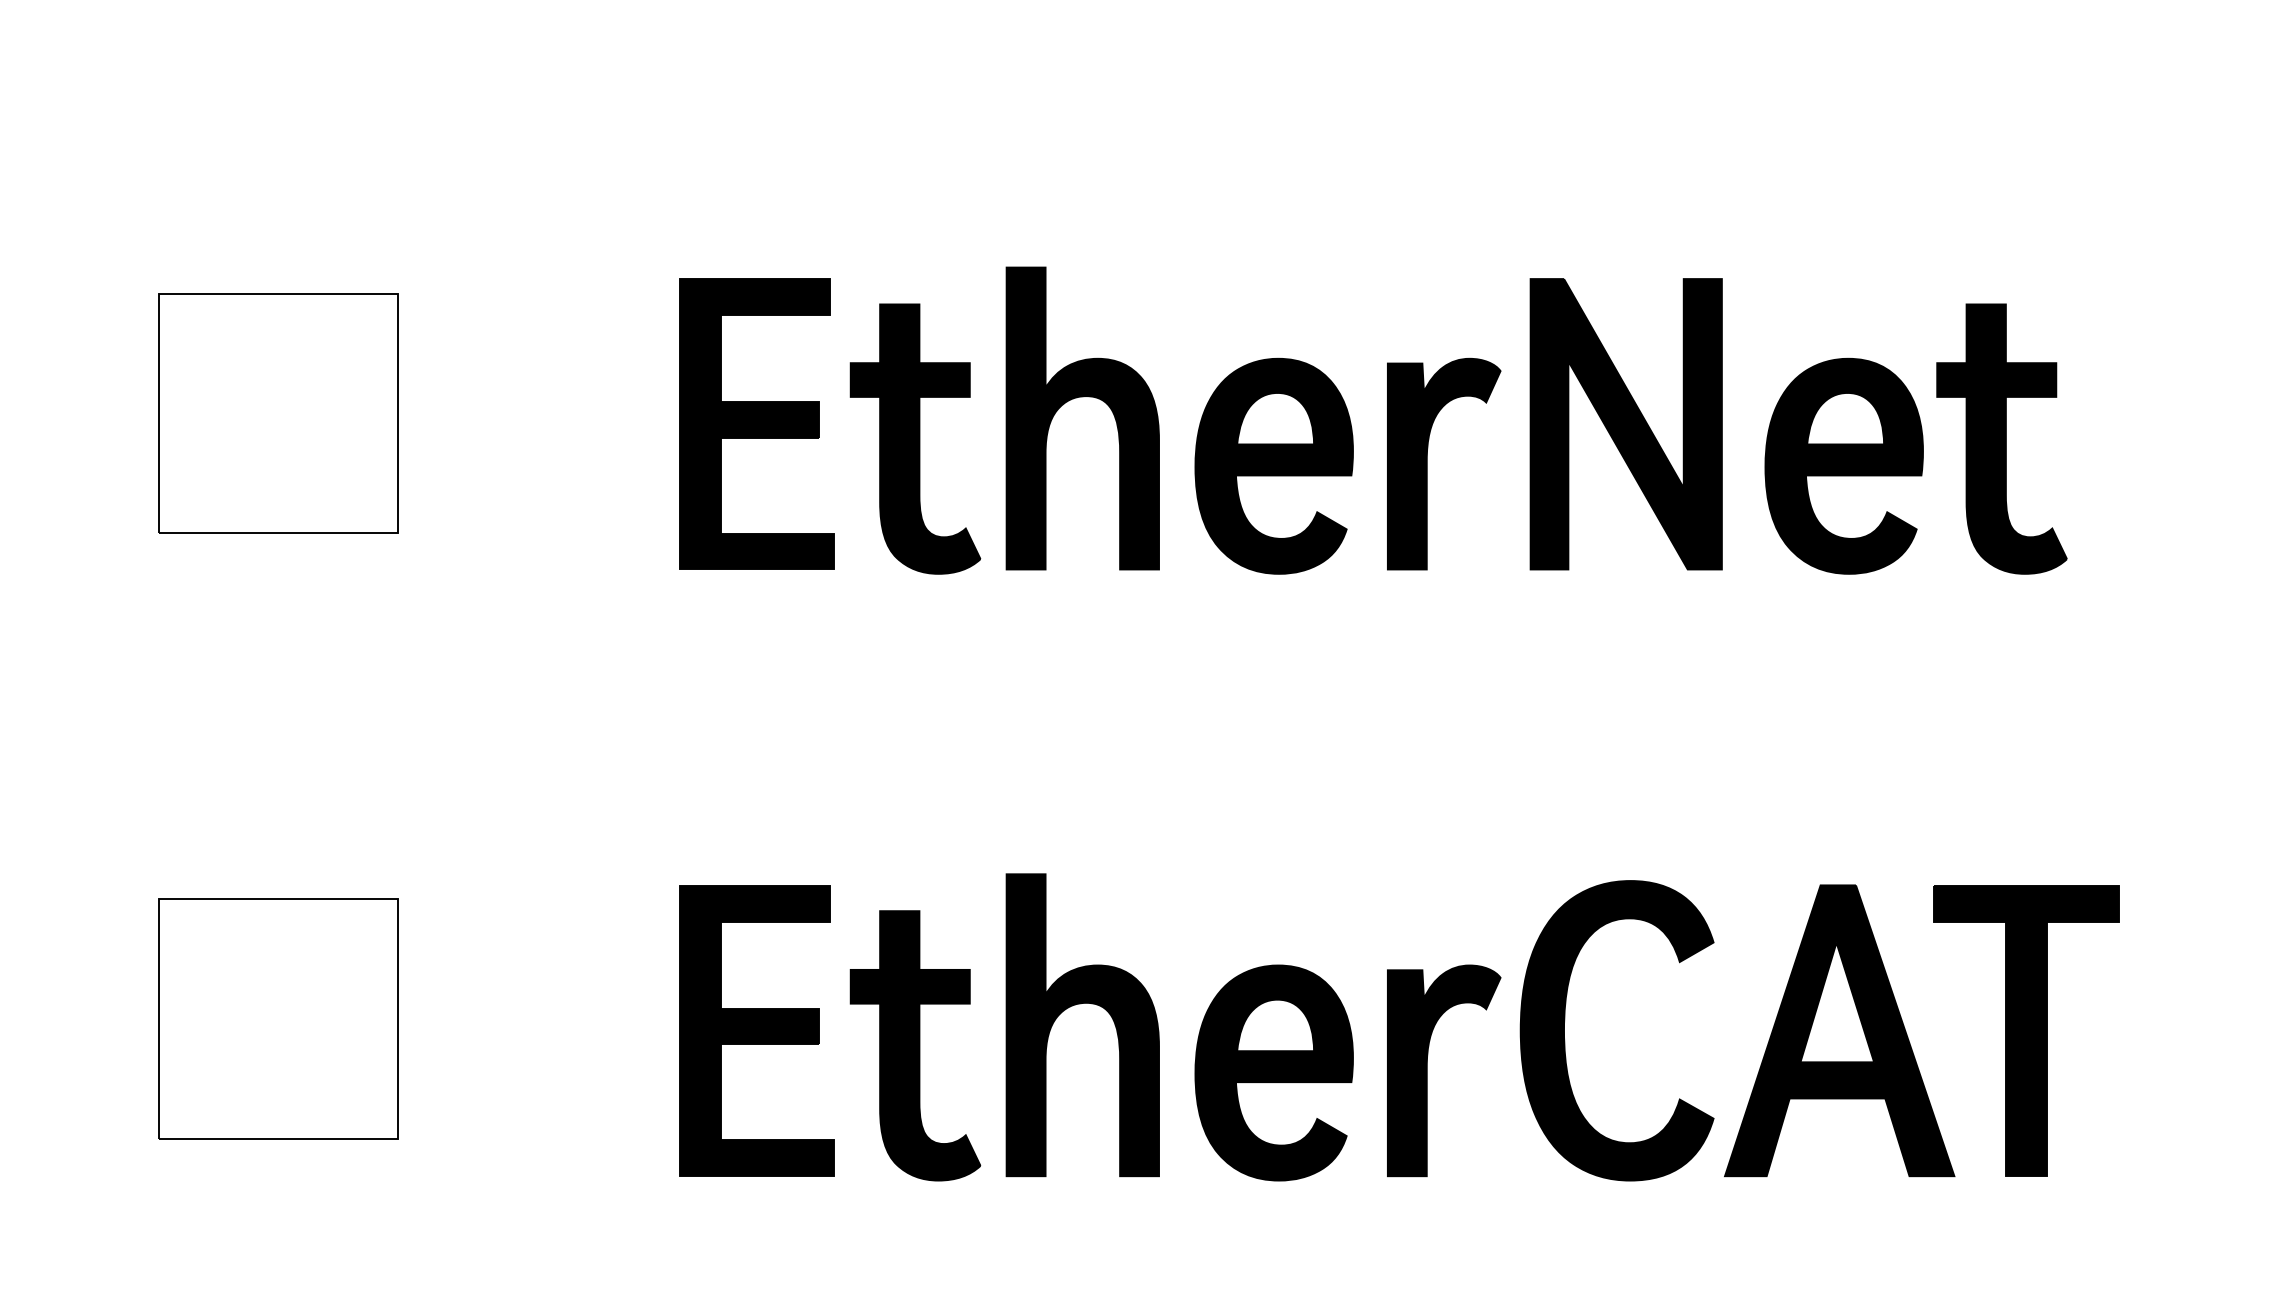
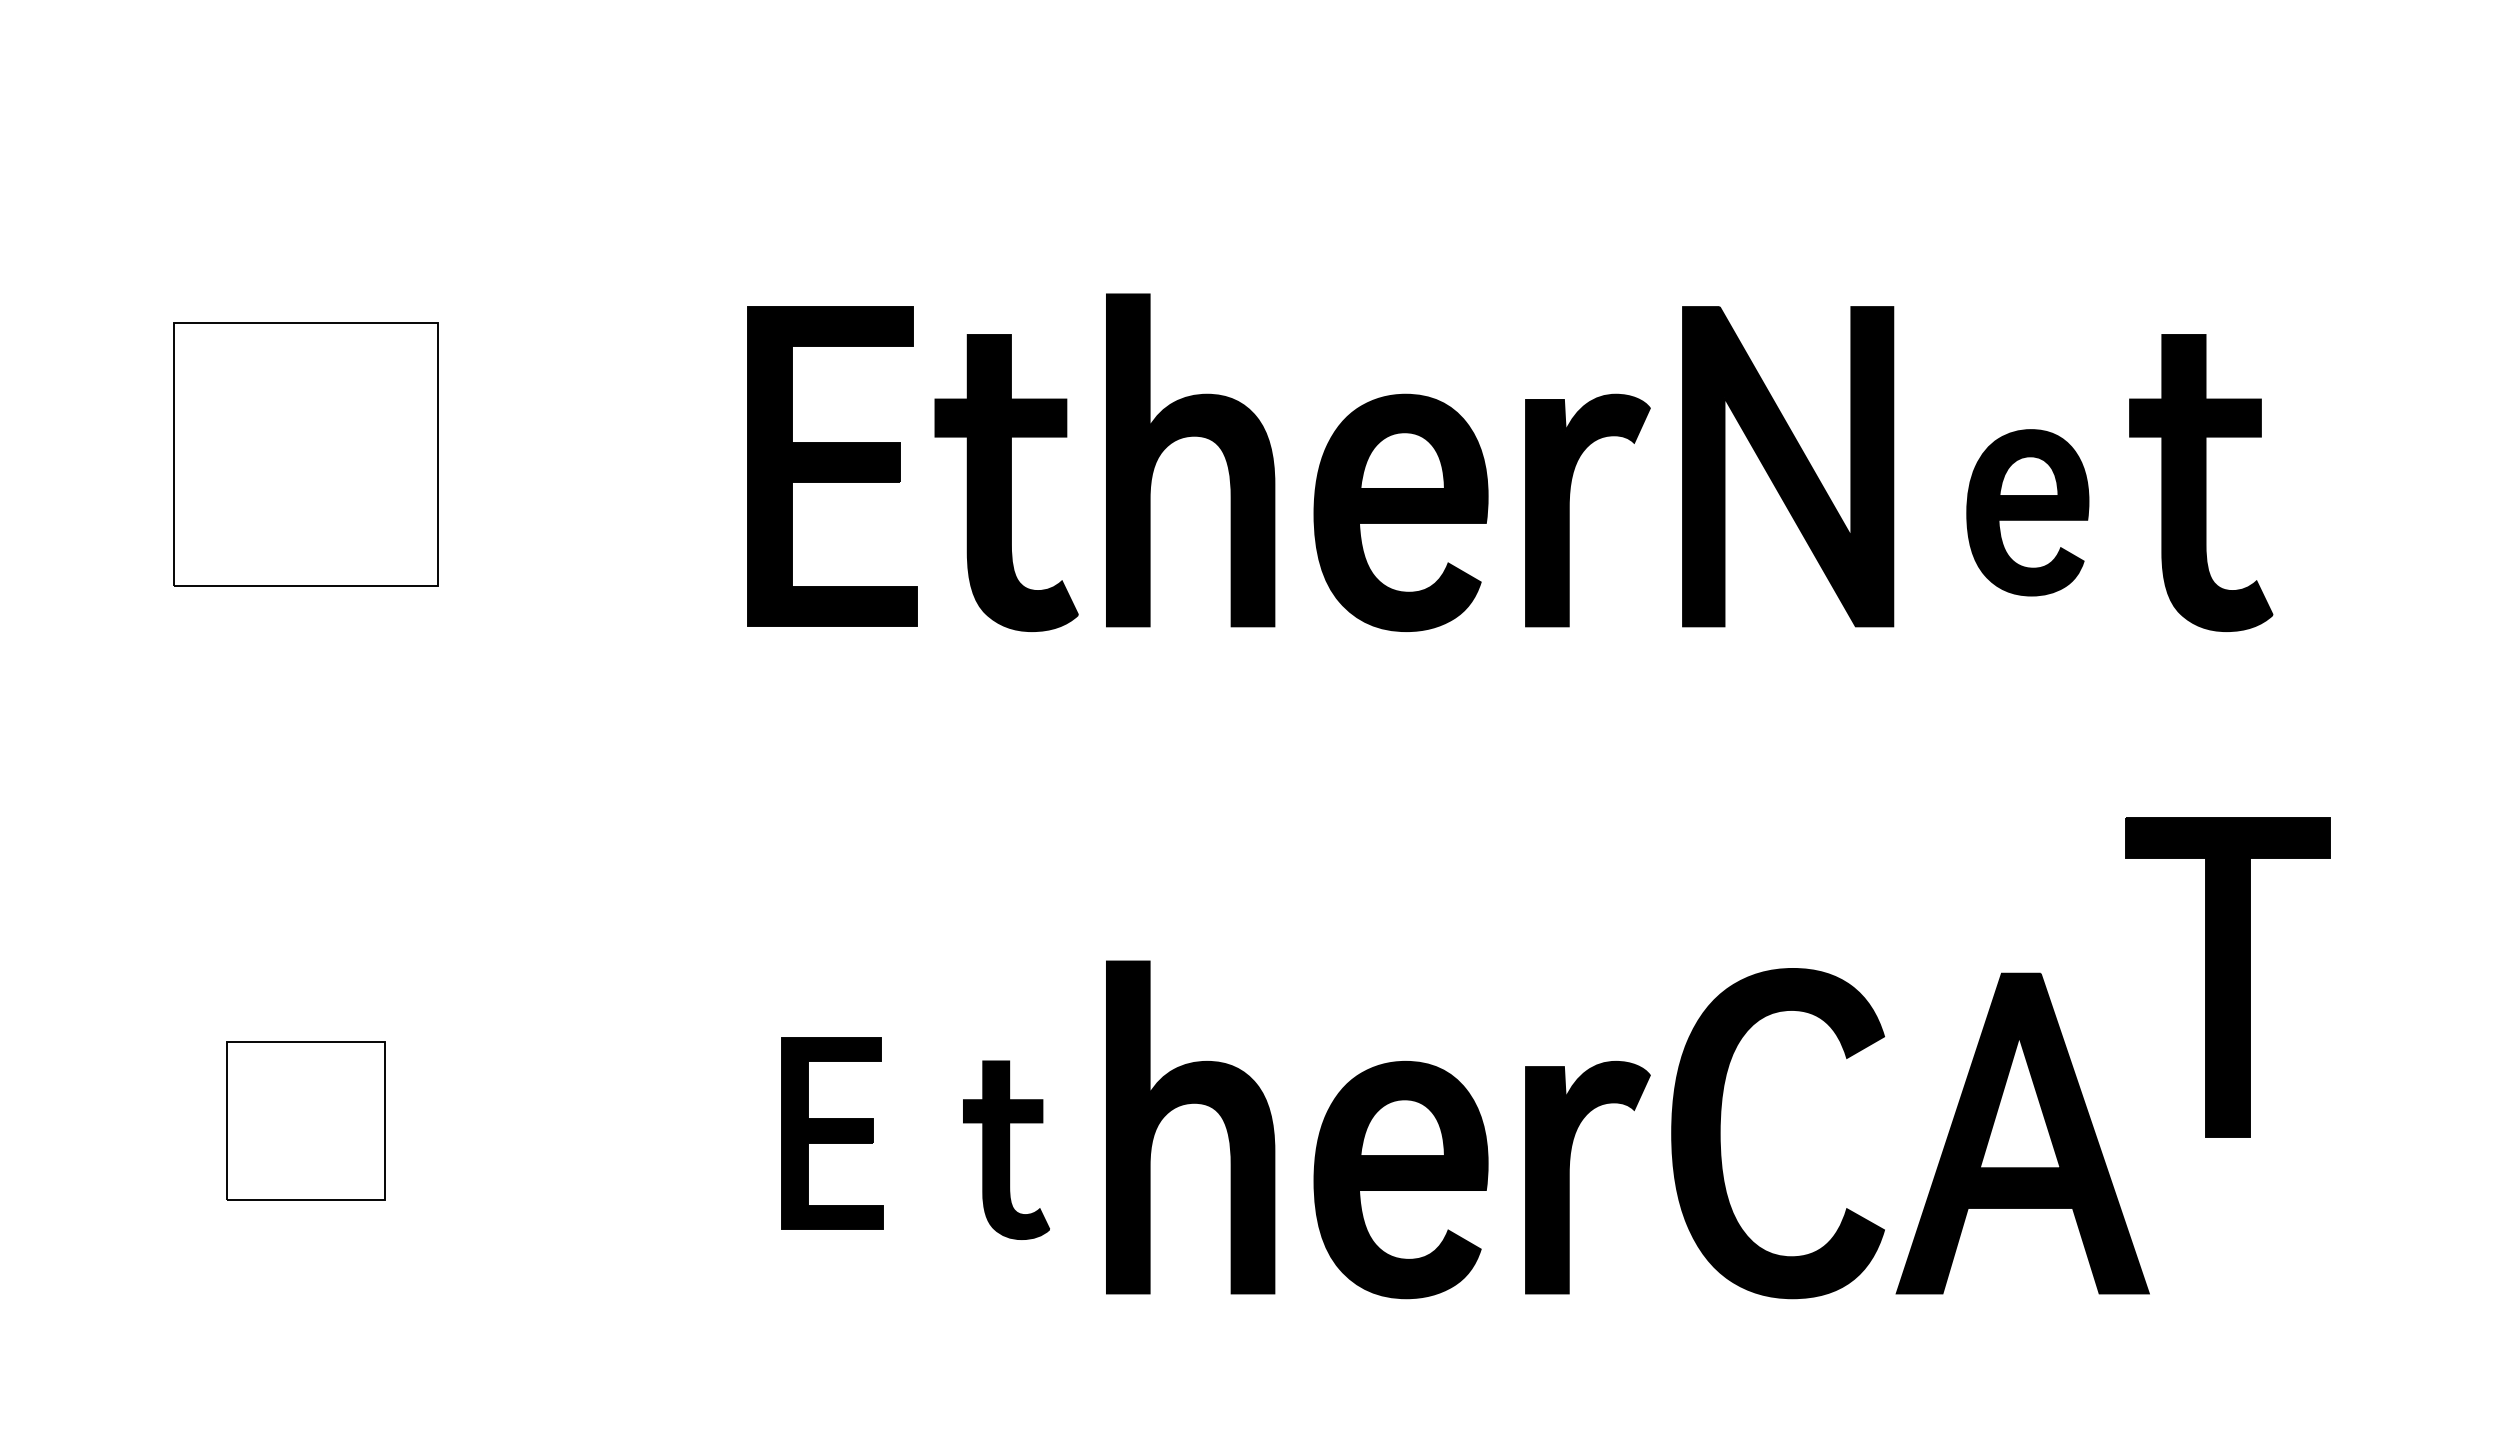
part: (1843, 465) -> (2027, 512), size x0.7
part: (277, 1018) -> (305, 1120), size x0.6
part: (757, 1030) -> (832, 1133), size x0.6
part: (2025, 1030) -> (2227, 977), moved
part: (915, 1046) -> (1006, 1150), size x0.6

